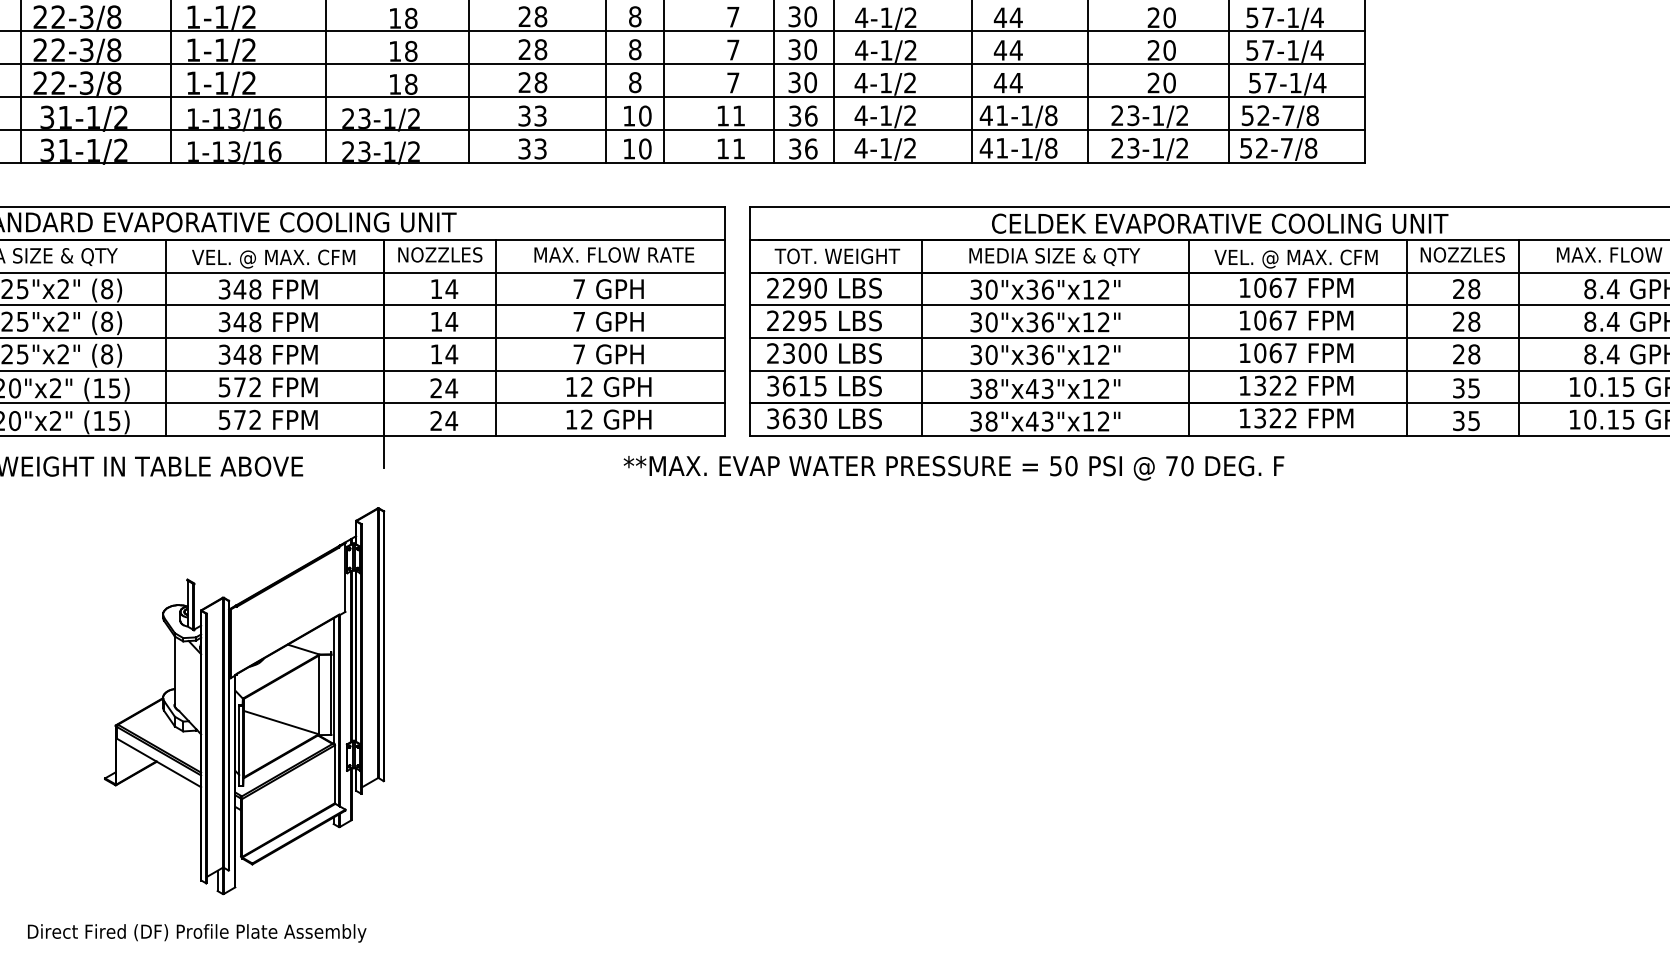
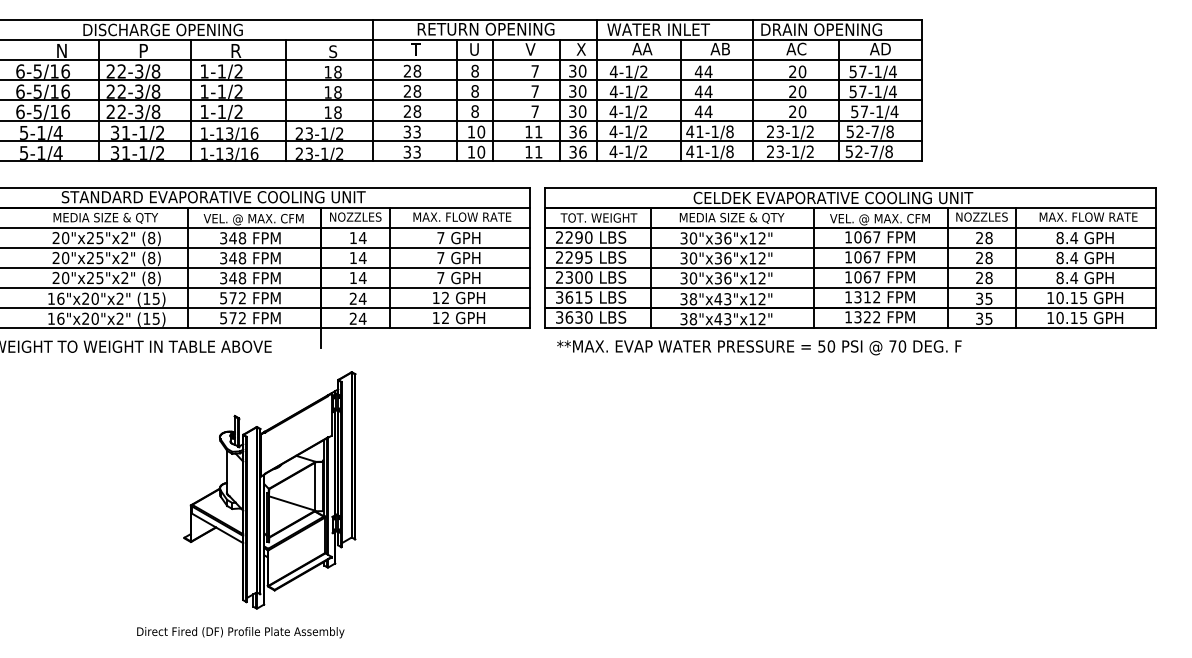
text: (1274, 386) -> (866, 297), 1322 -> 1312
text: (954, 467) -> (759, 347), moved
part: (206, 724) -> (246, 504), moved

